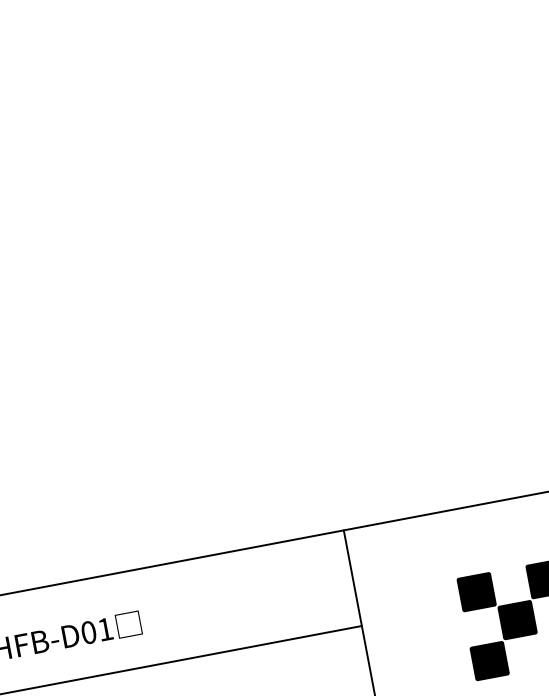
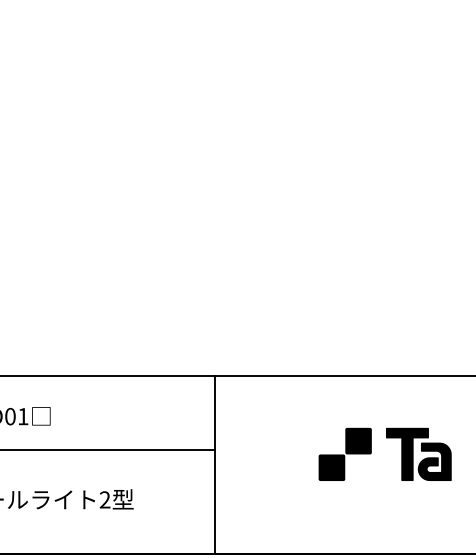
fill: (476, 591) -> (305, 440), removed
fill: (489, 661) -> (305, 494), removed

